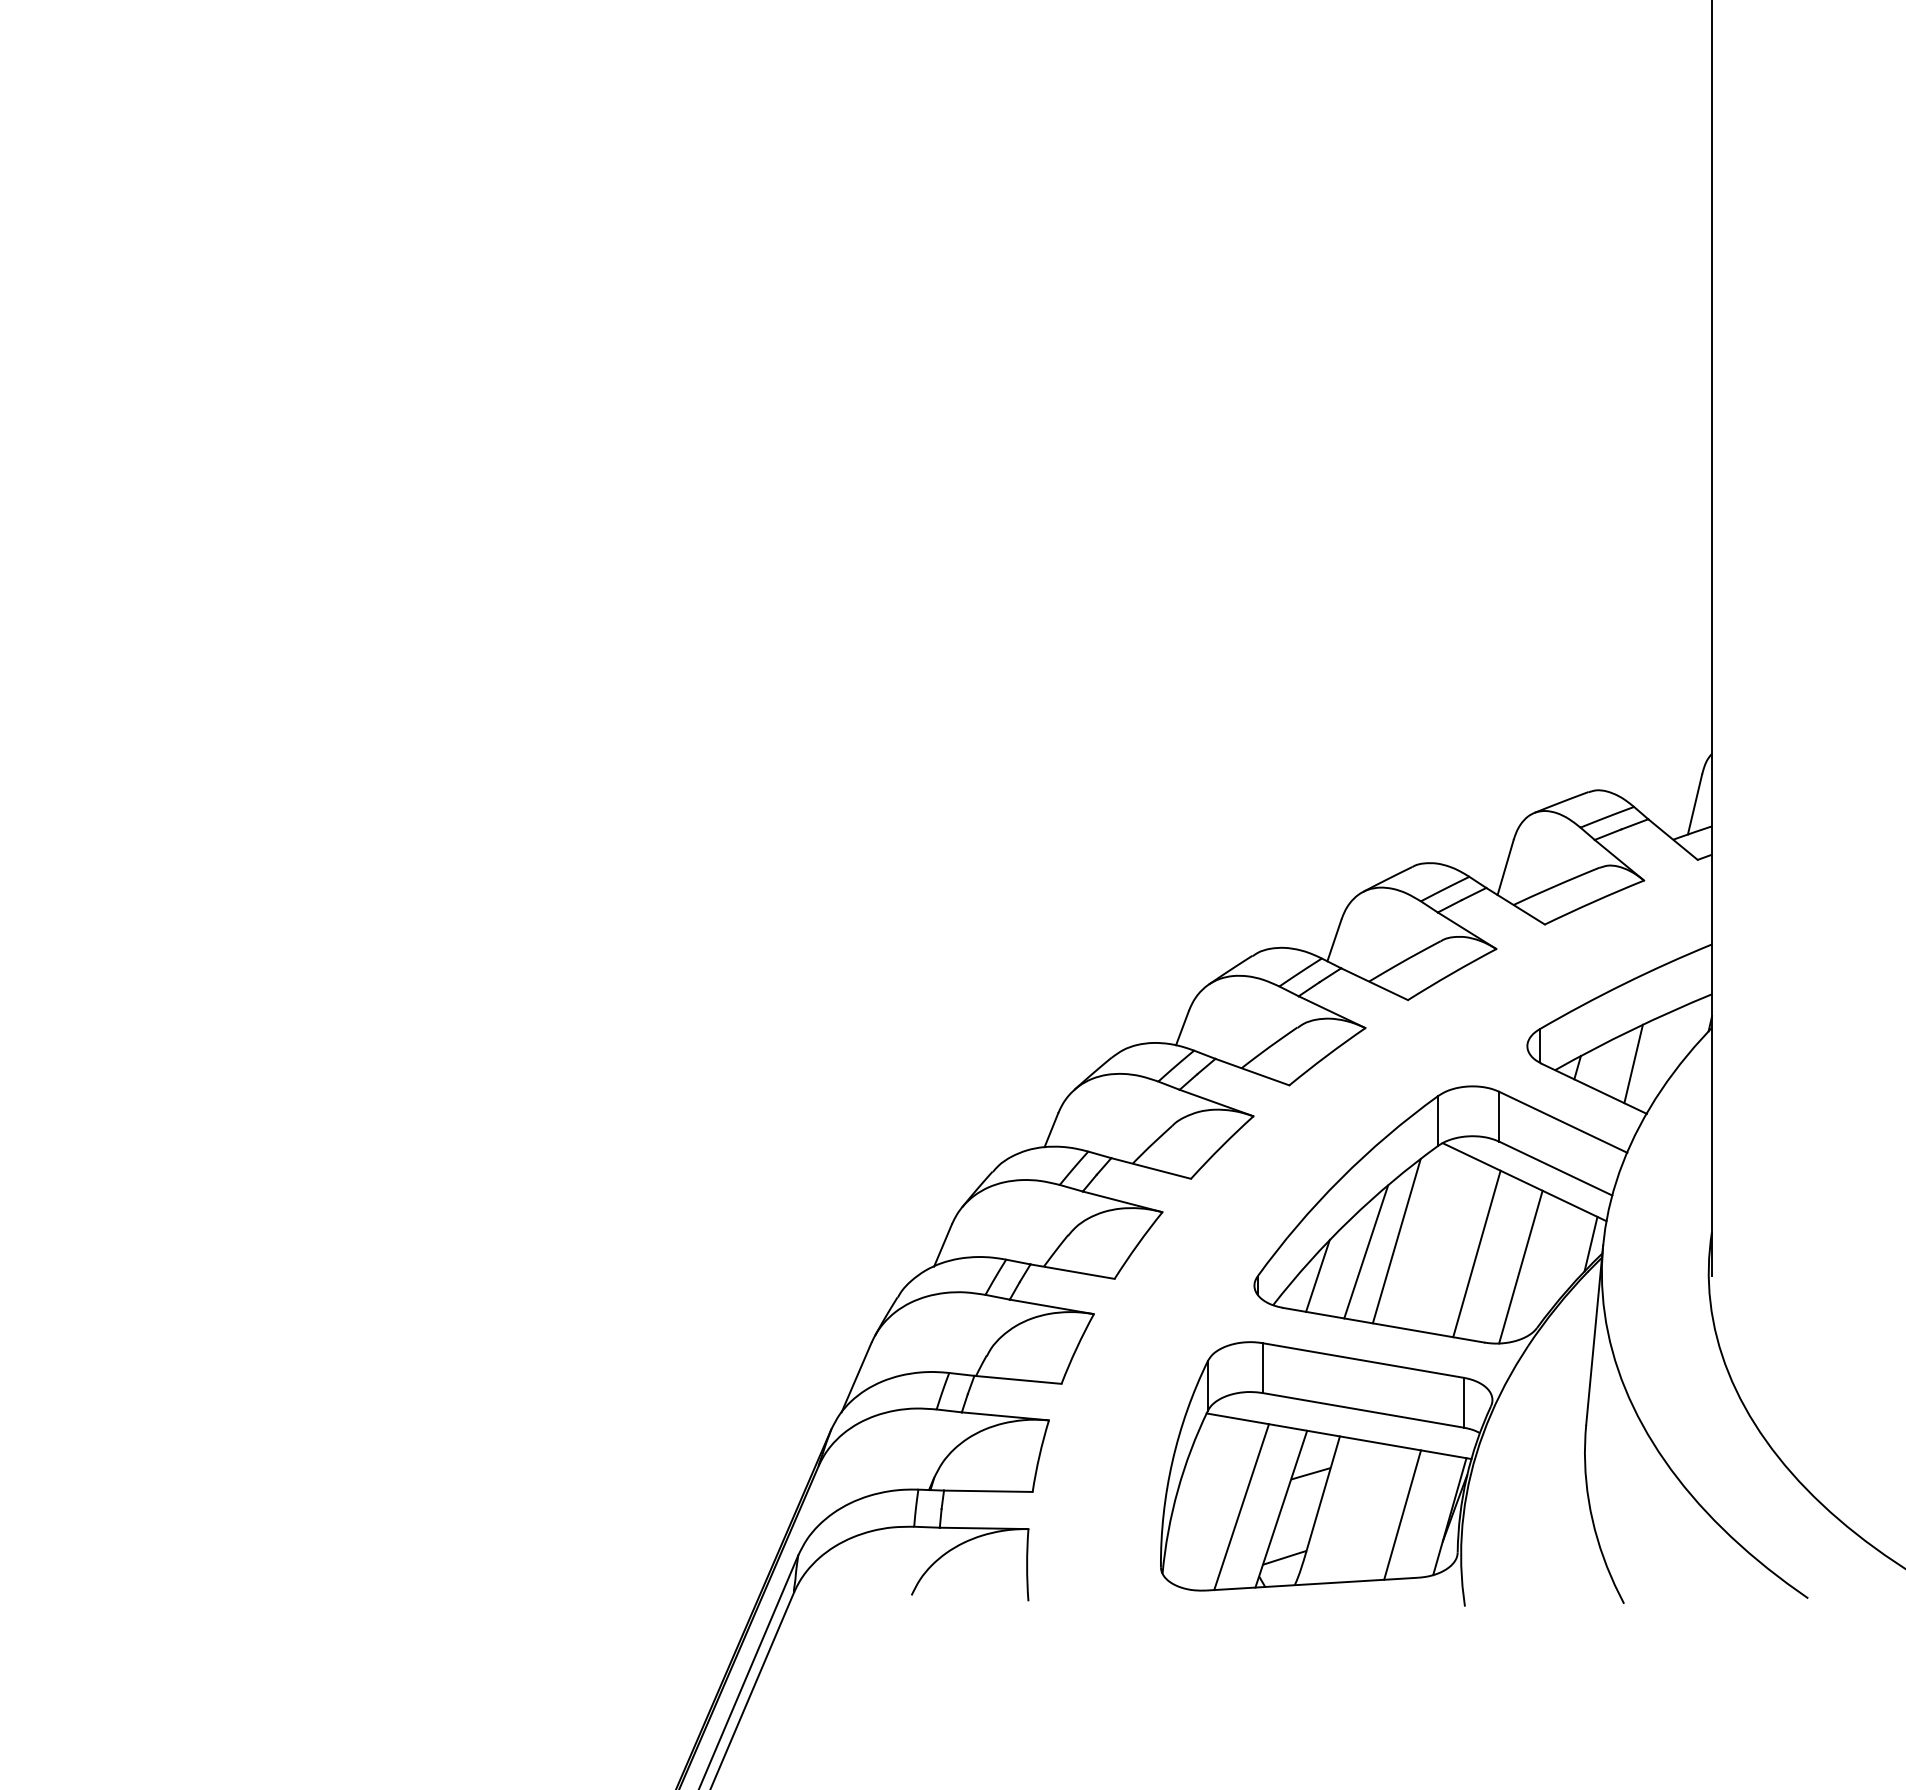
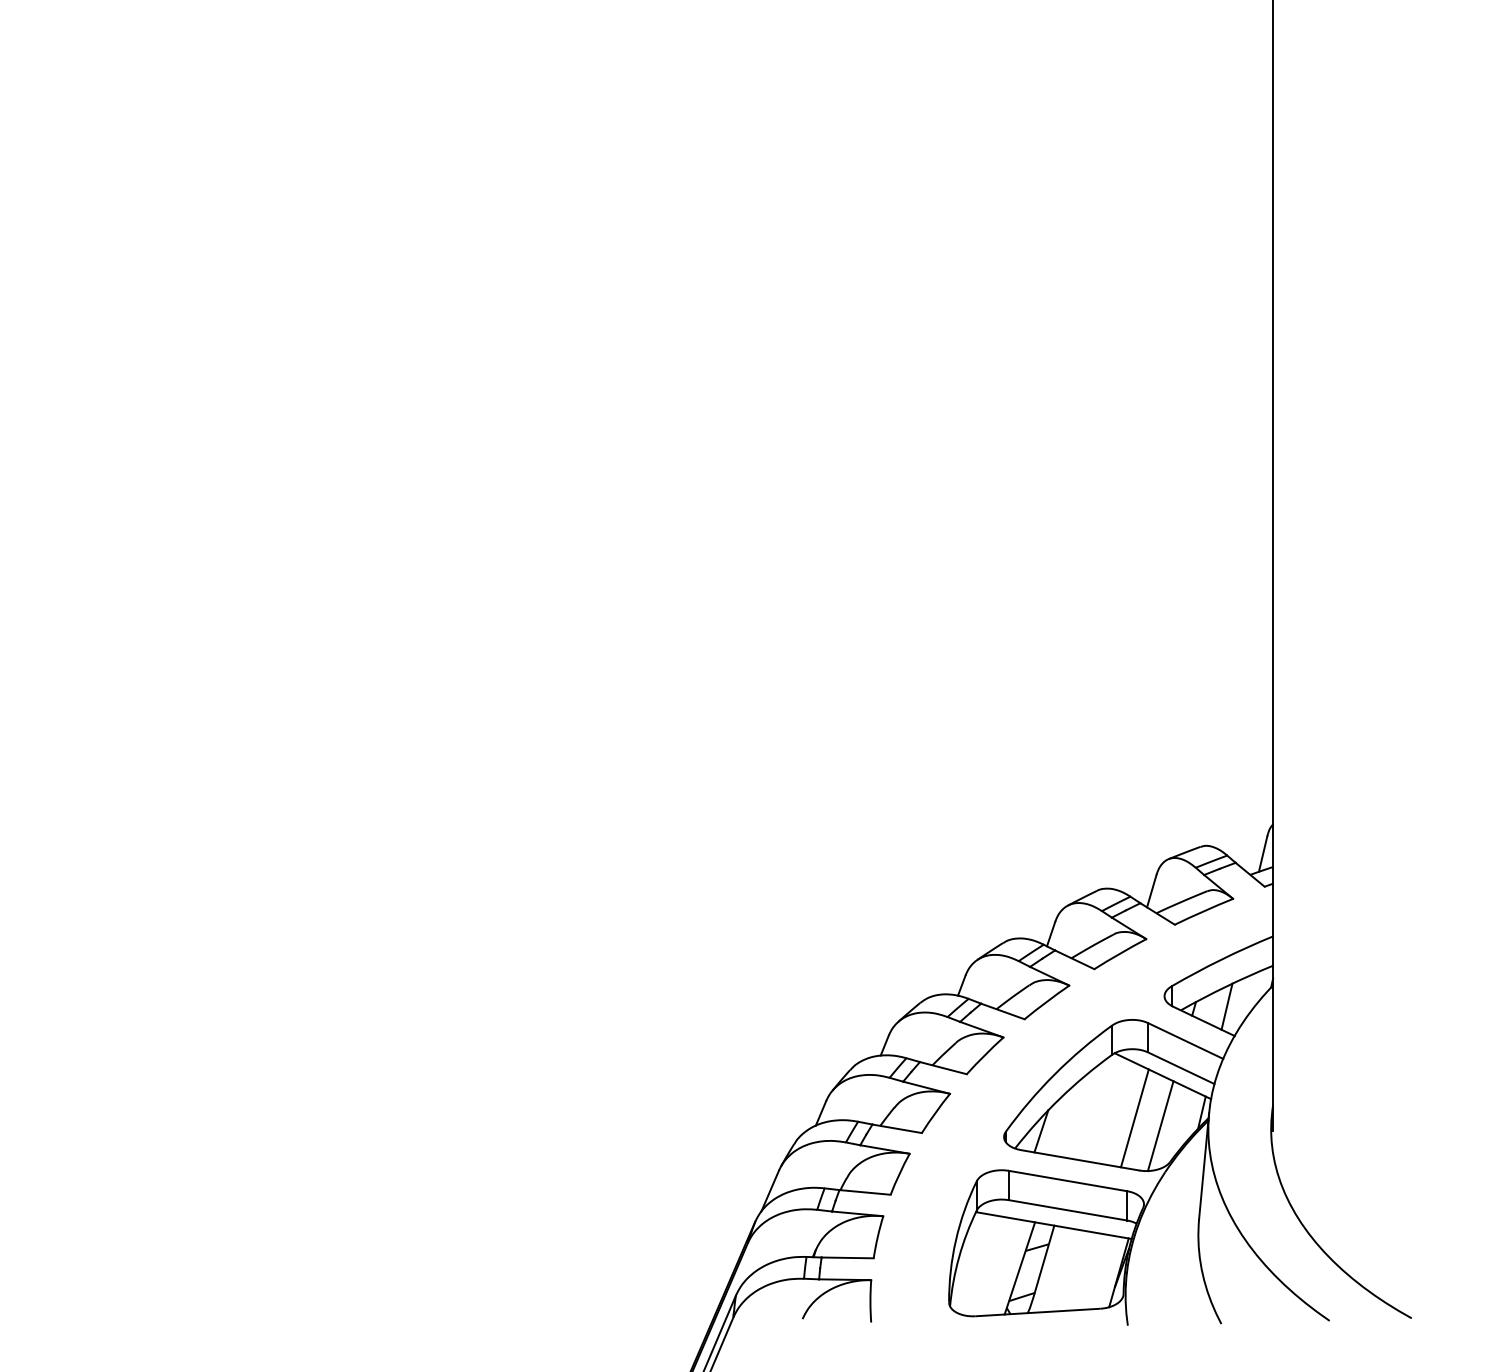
line: (1396, 1240) -> (1087, 1110), removed
line: (1365, 1252) -> (1069, 1117), removed
line: (1241, 1505) -> (996, 1266), removed
line: (1403, 1514) -> (1091, 1271), removed

